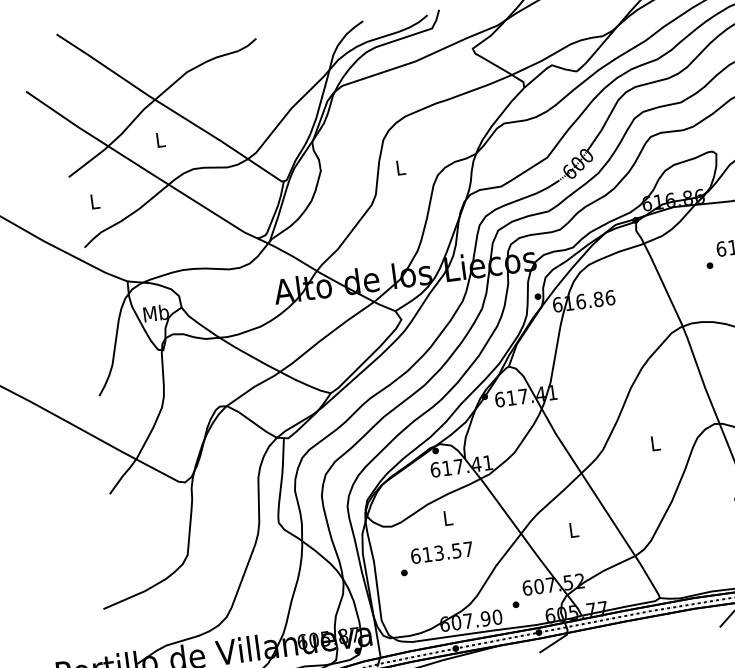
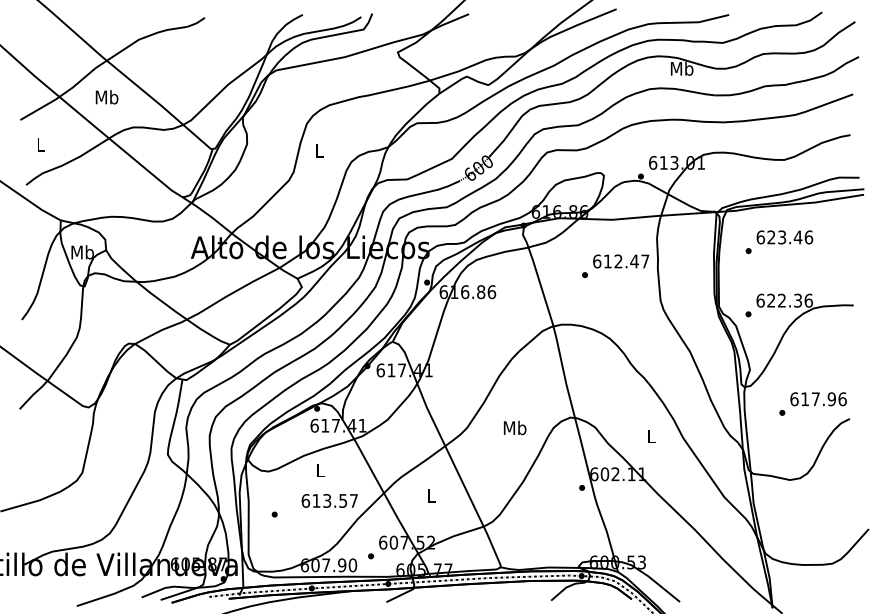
text: (159, 140) -> (106, 97), L -> Mb
text: (654, 442) -> (514, 427), L -> Mb
text: (441, 552) -> (329, 500), moved

